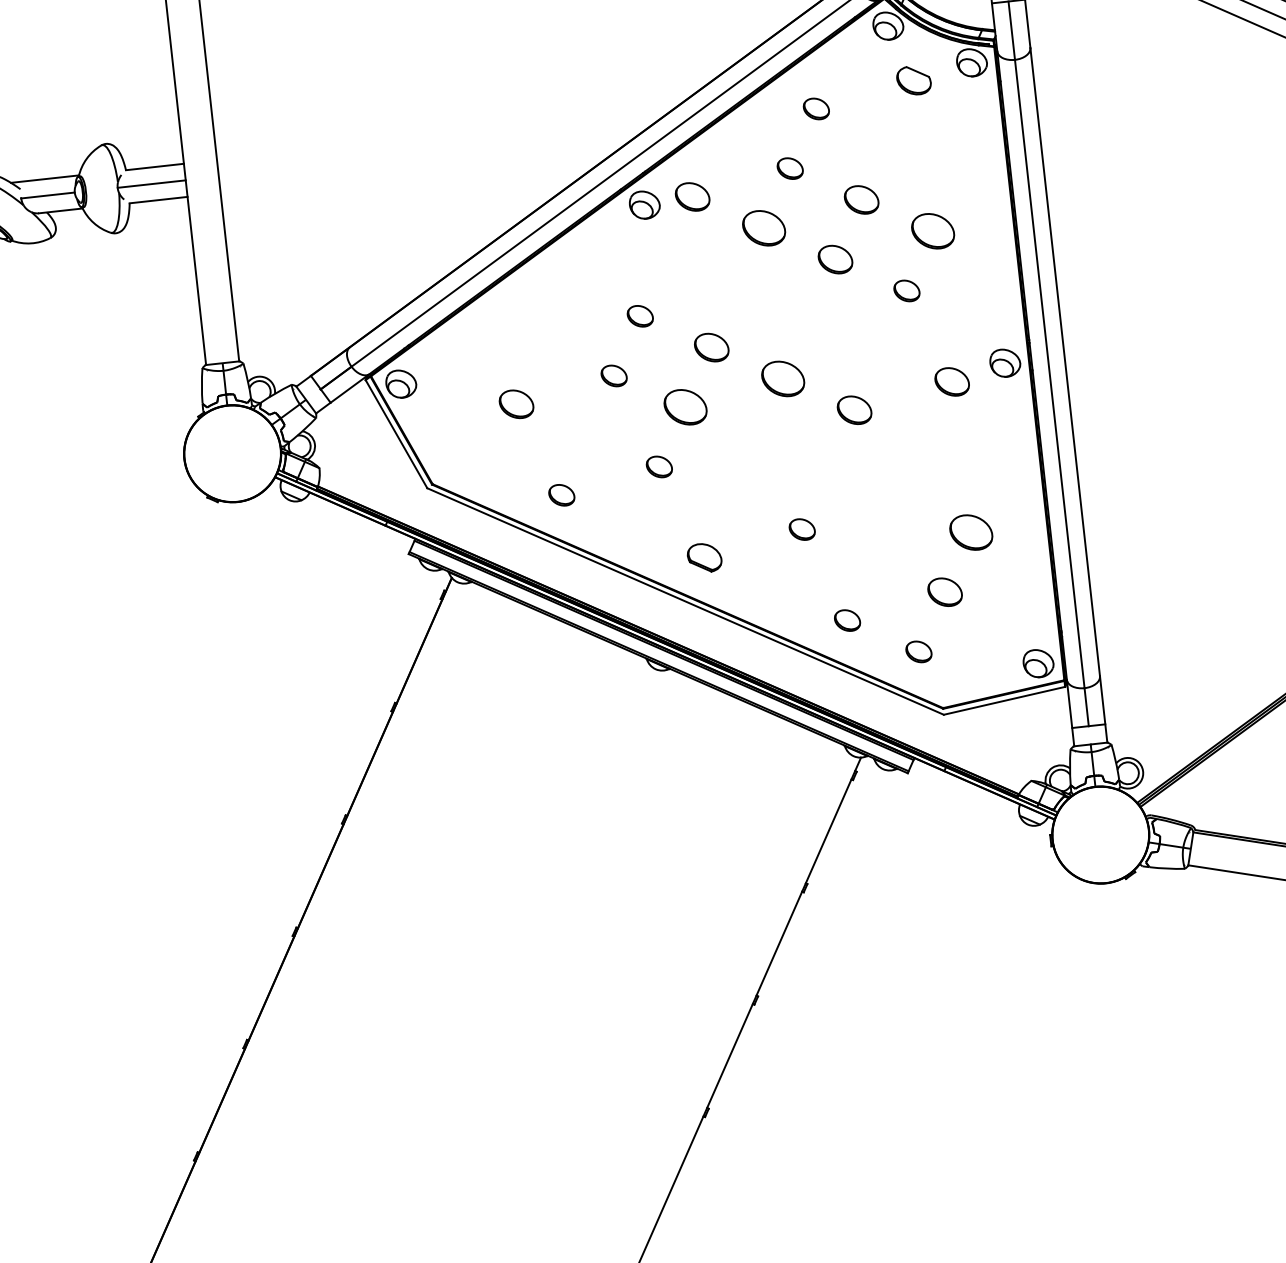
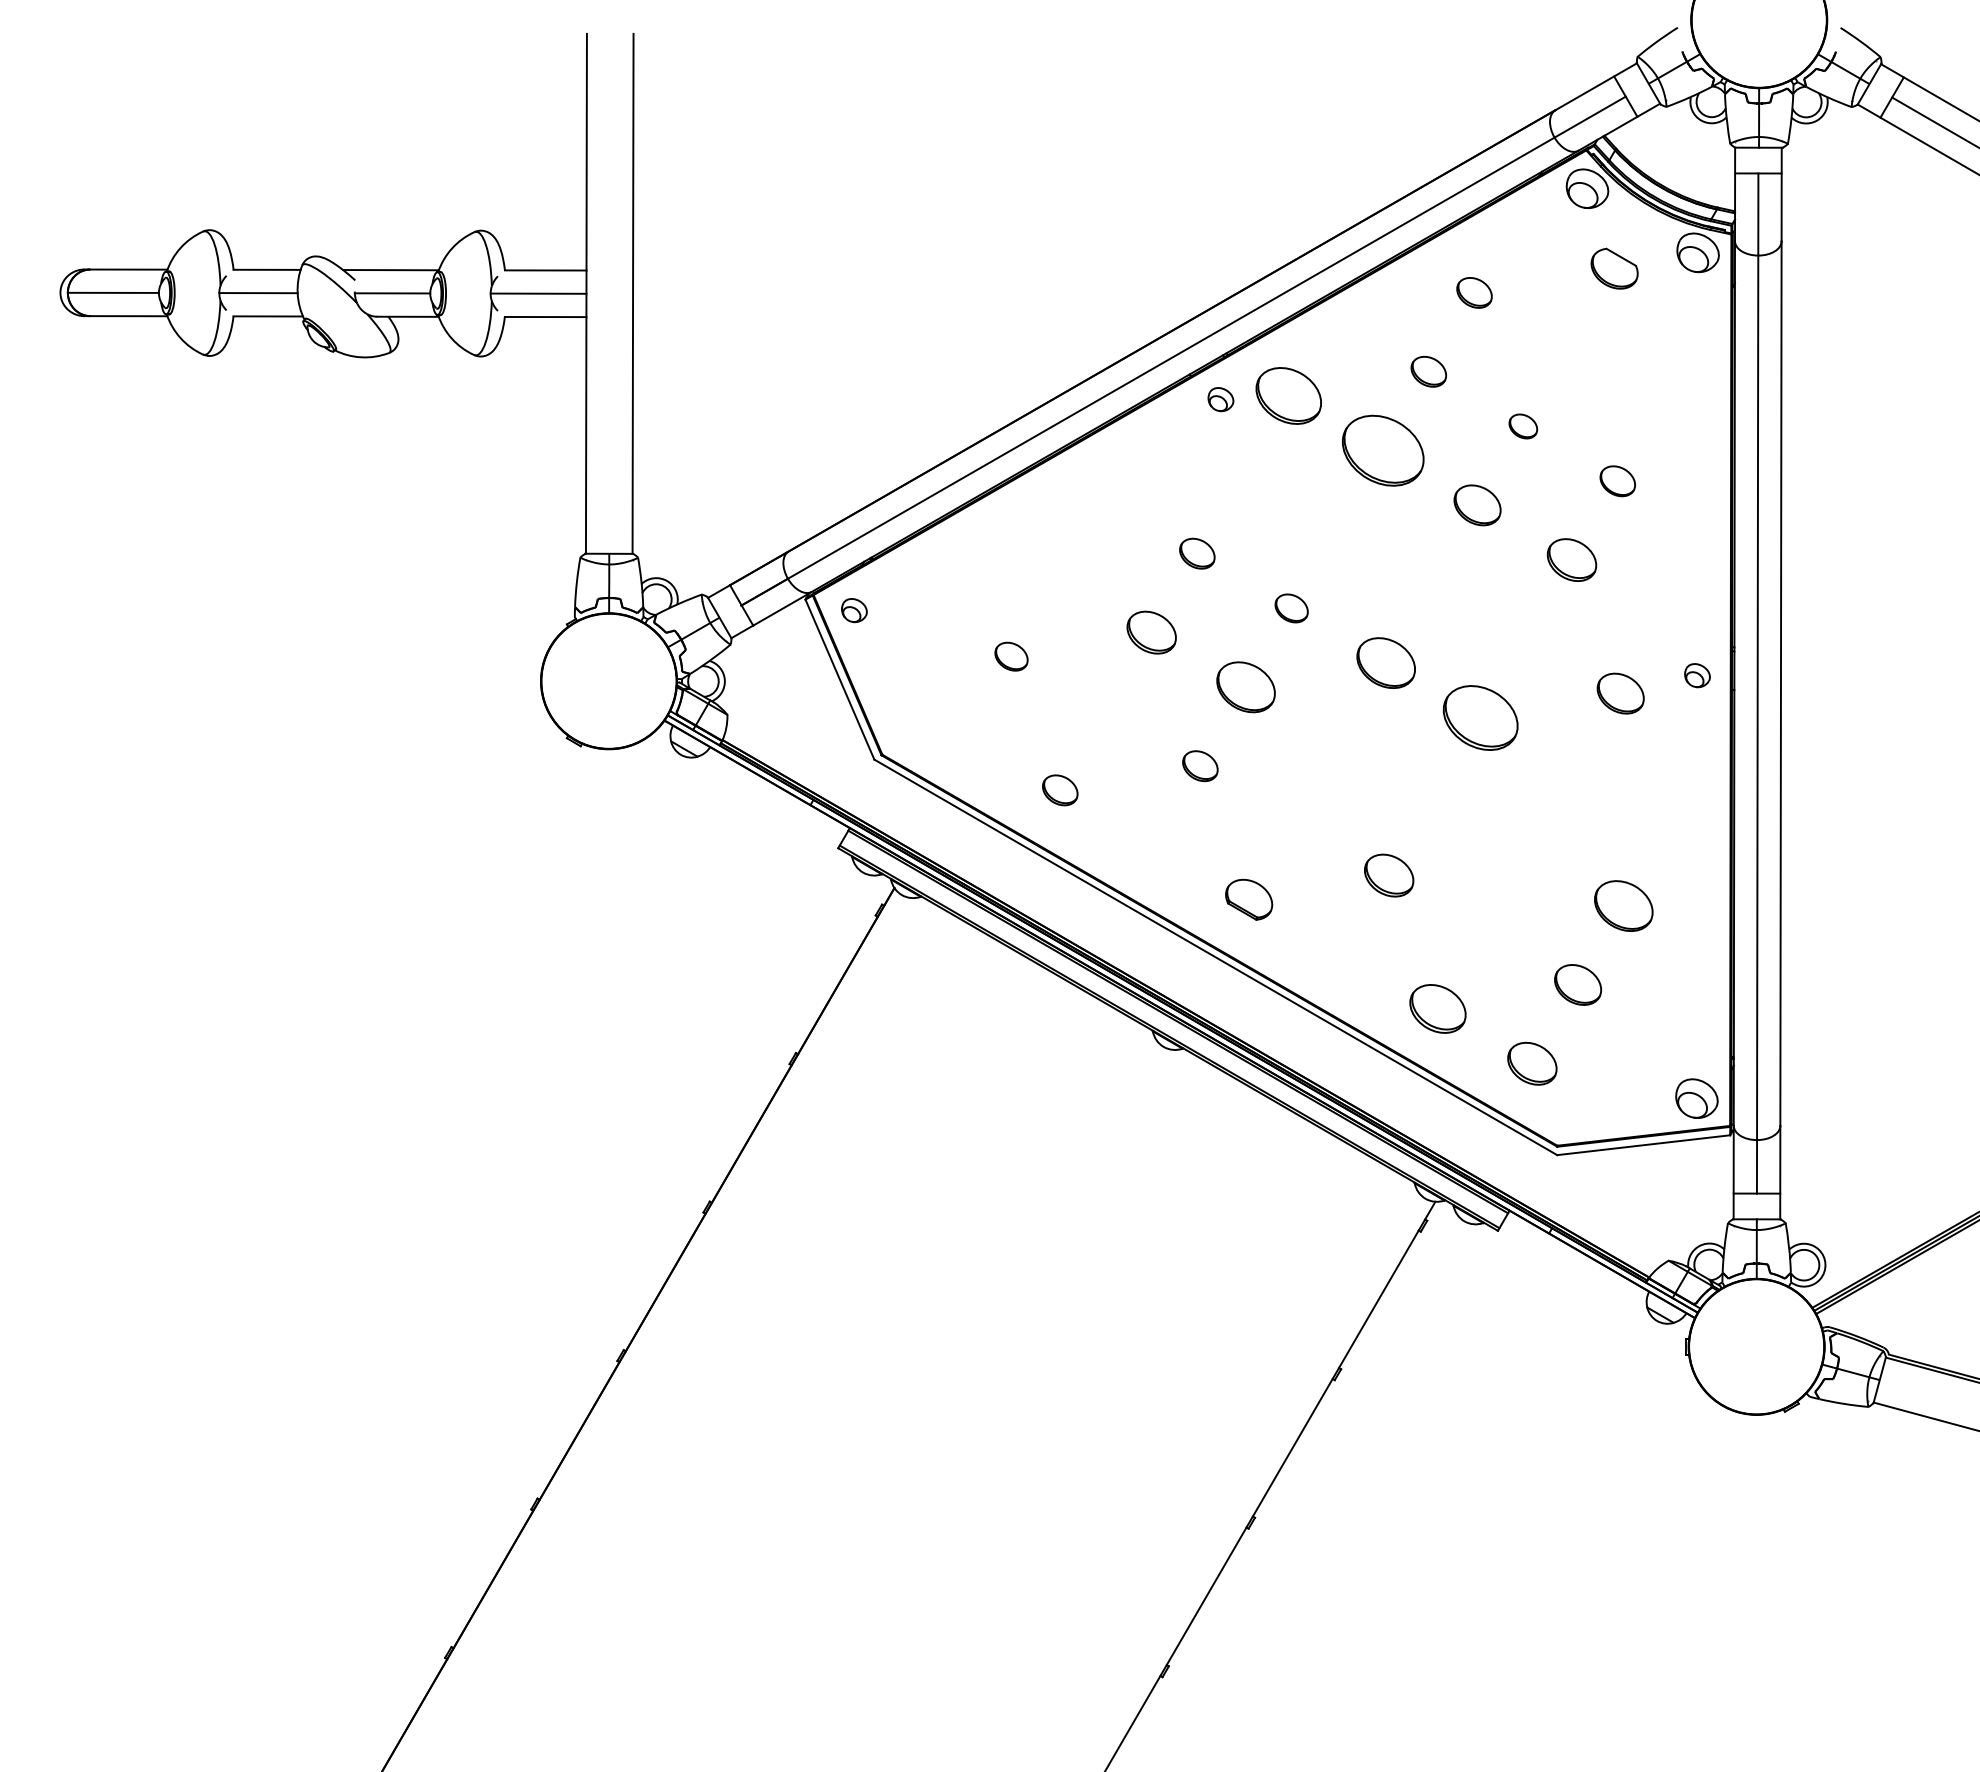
part: (692, 196) -> (1288, 395), size x1.4
part: (861, 199) -> (1523, 426), size x0.6
part: (644, 204) -> (1220, 399), size x0.6
part: (763, 228) -> (1382, 450), size x1.4
part: (932, 231) -> (1617, 481), size x0.6
part: (906, 290) -> (1571, 559), size x1.4
part: (711, 347) -> (1291, 608), size x0.7
part: (1005, 362) -> (1697, 675), size x0.6
part: (614, 375) -> (1151, 632), size x1.4
part: (401, 383) -> (854, 610), size x0.6
part: (516, 404) -> (1011, 656), size x0.7
part: (854, 410) -> (1480, 717), size x1.6
part: (802, 529) -> (1389, 875), size x1.4
part: (847, 620) -> (1437, 1009), size x1.6
part: (918, 651) -> (1532, 1063), size x1.4

